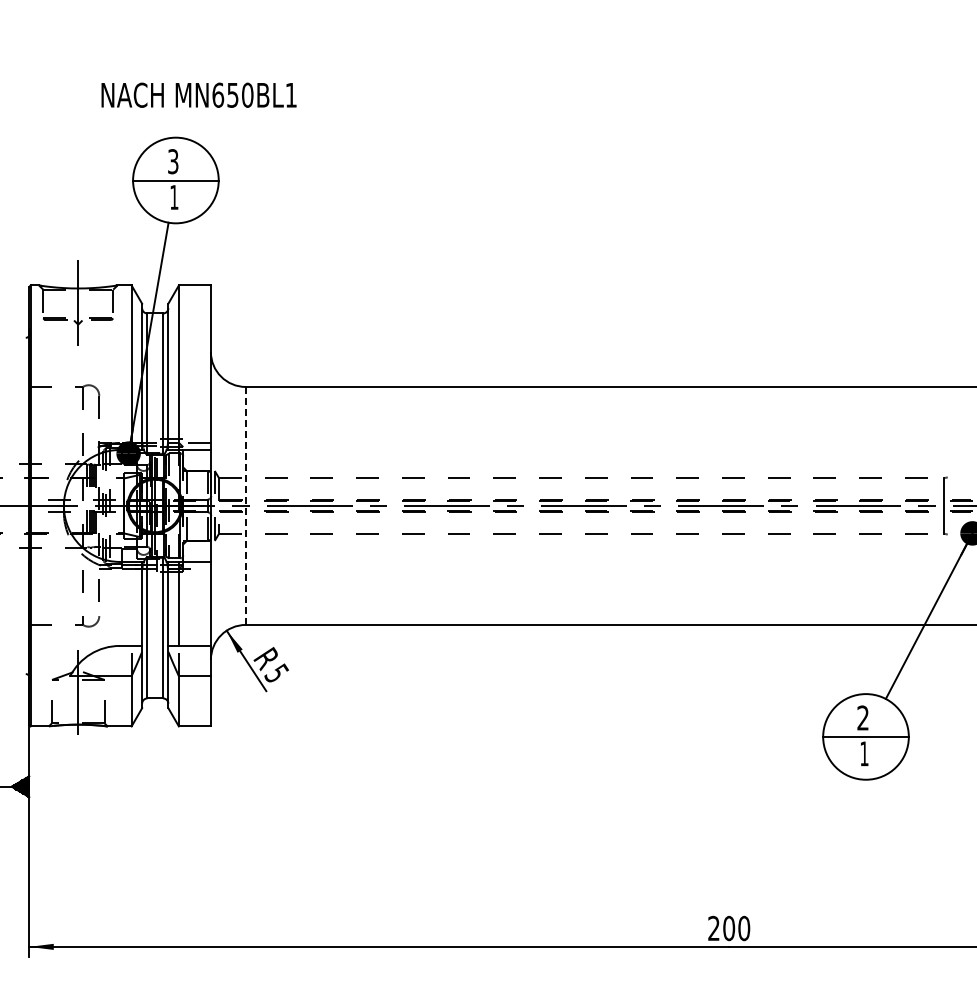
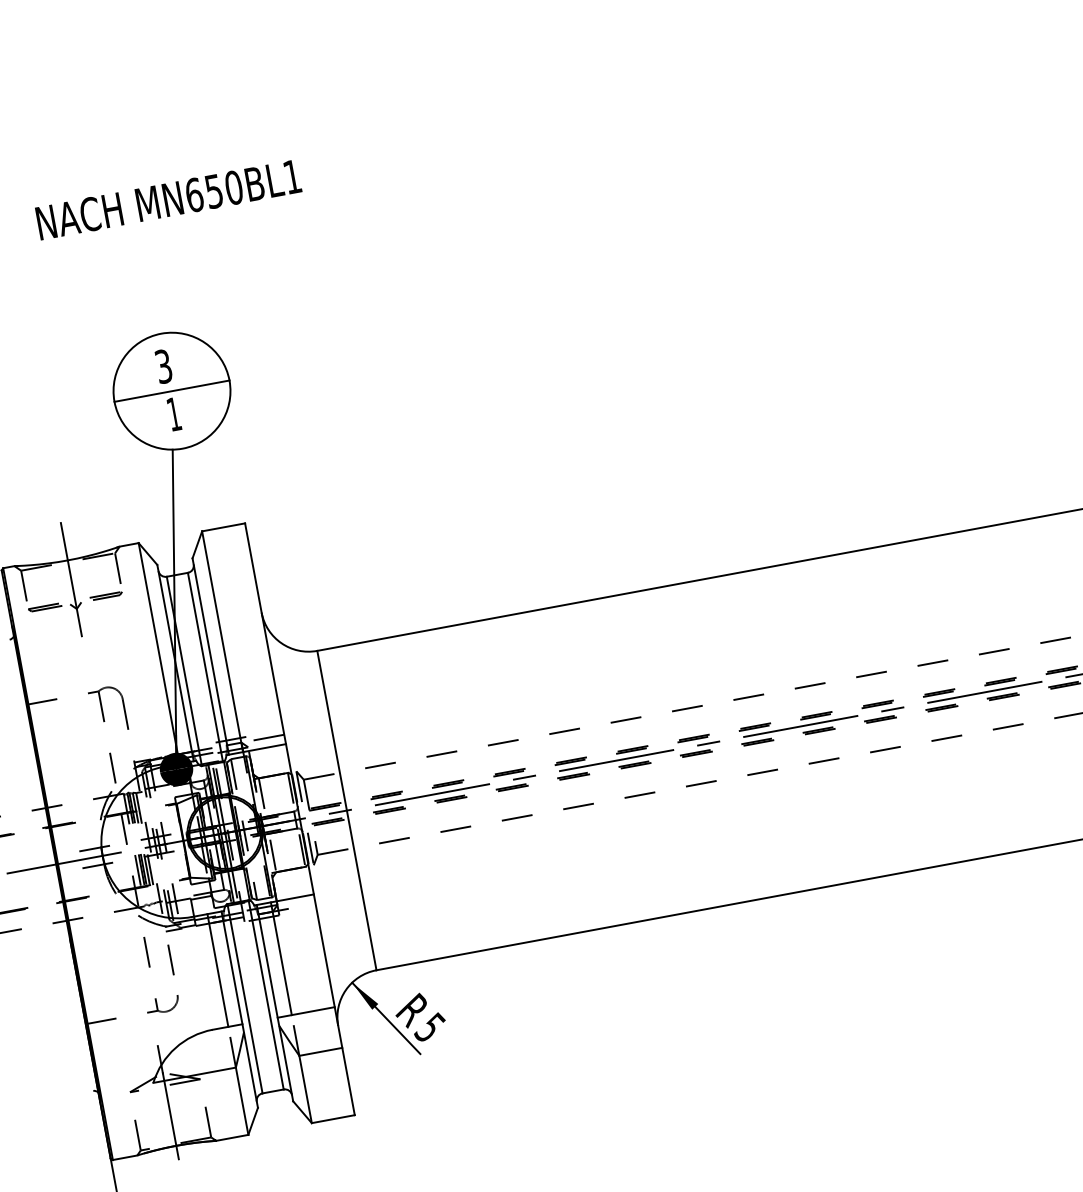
text: (198, 94) -> (167, 198), moved
line: (245, 505) -> (346, 810), dashed -> solid
line: (131, 603) -> (217, 969), added

